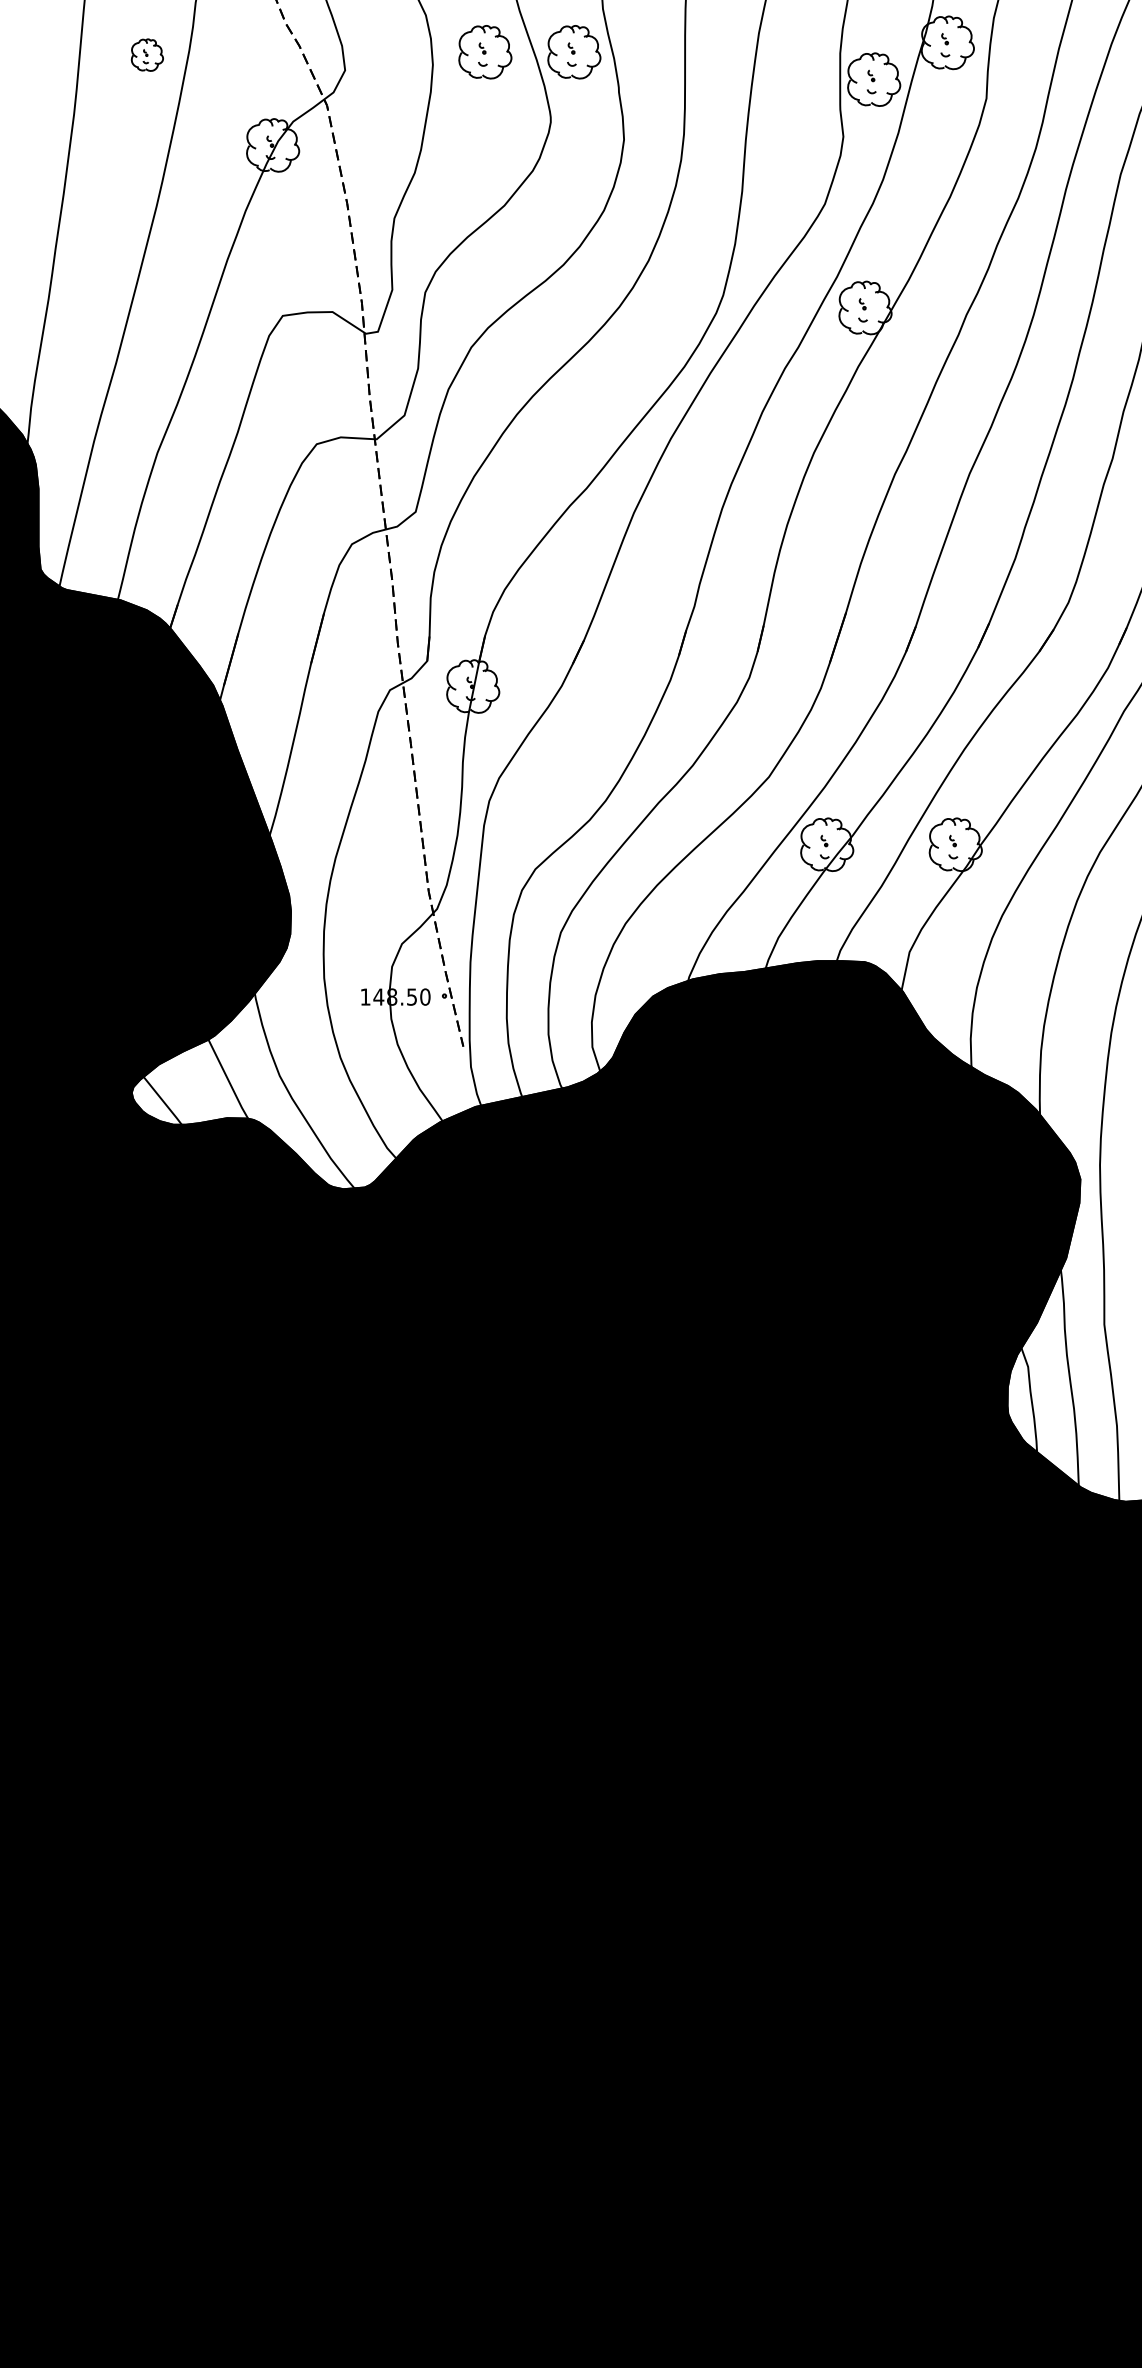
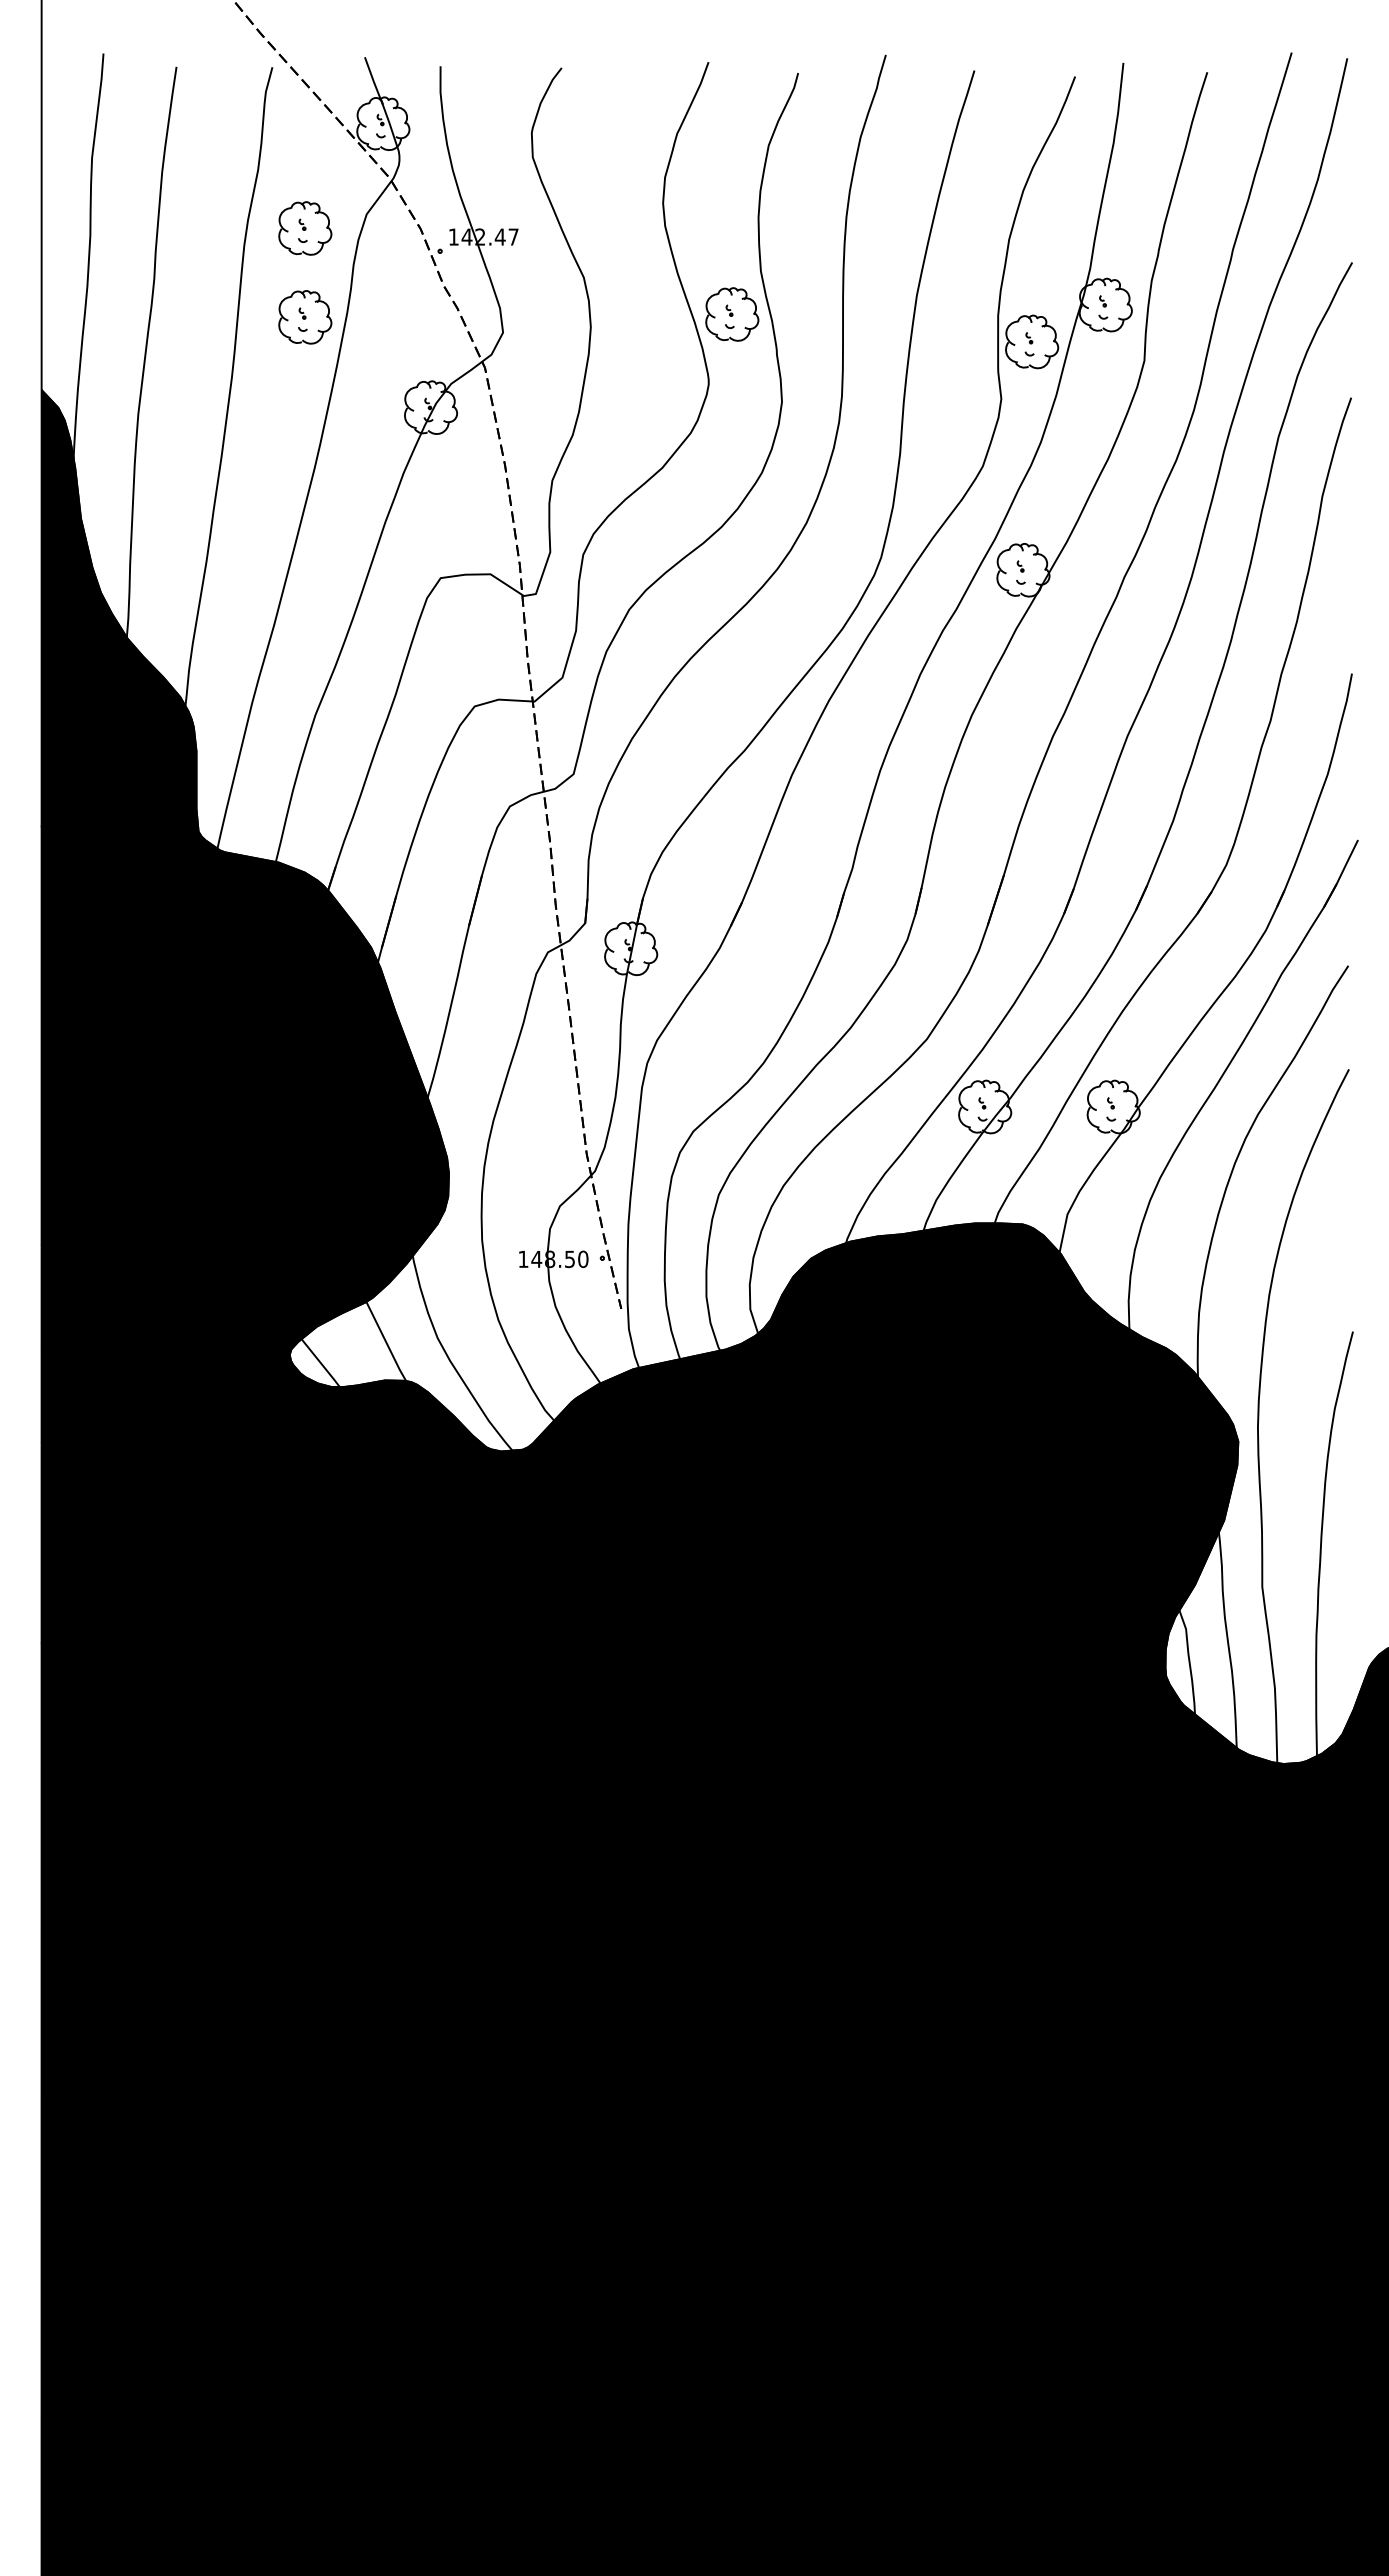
part: (485, 52) -> (643, 314), removed
part: (147, 55) -> (305, 317), size x1.67

